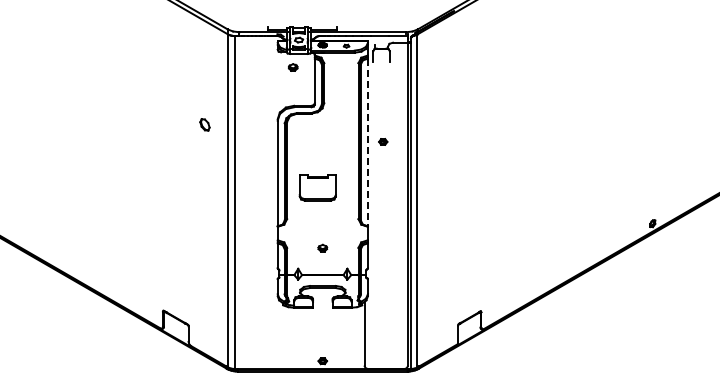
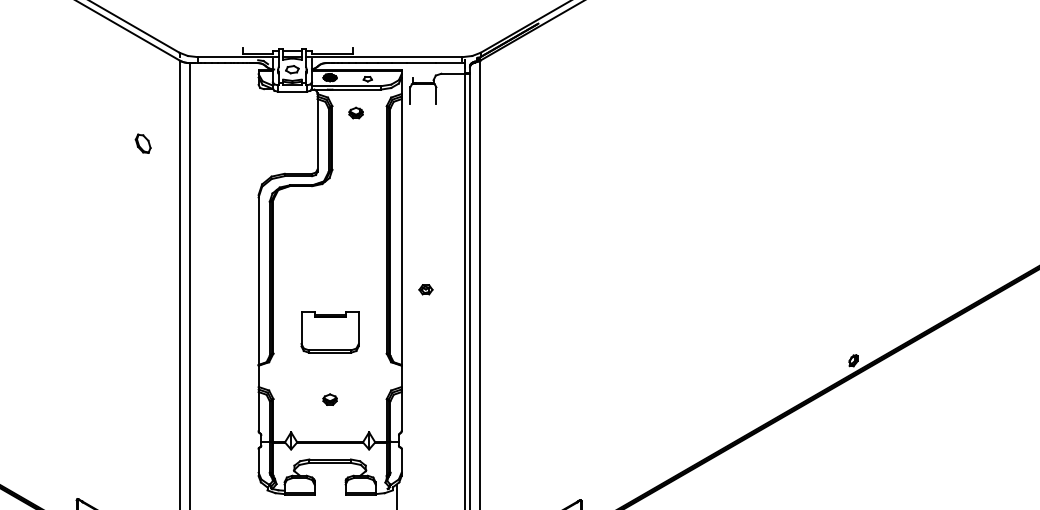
part: (292, 67) -> (355, 113), moved
part: (204, 124) -> (142, 143), moved
part: (383, 141) -> (426, 289), moved
line: (367, 142) -> (401, 232), dashed -> solid
part: (317, 187) -> (329, 331), moved

